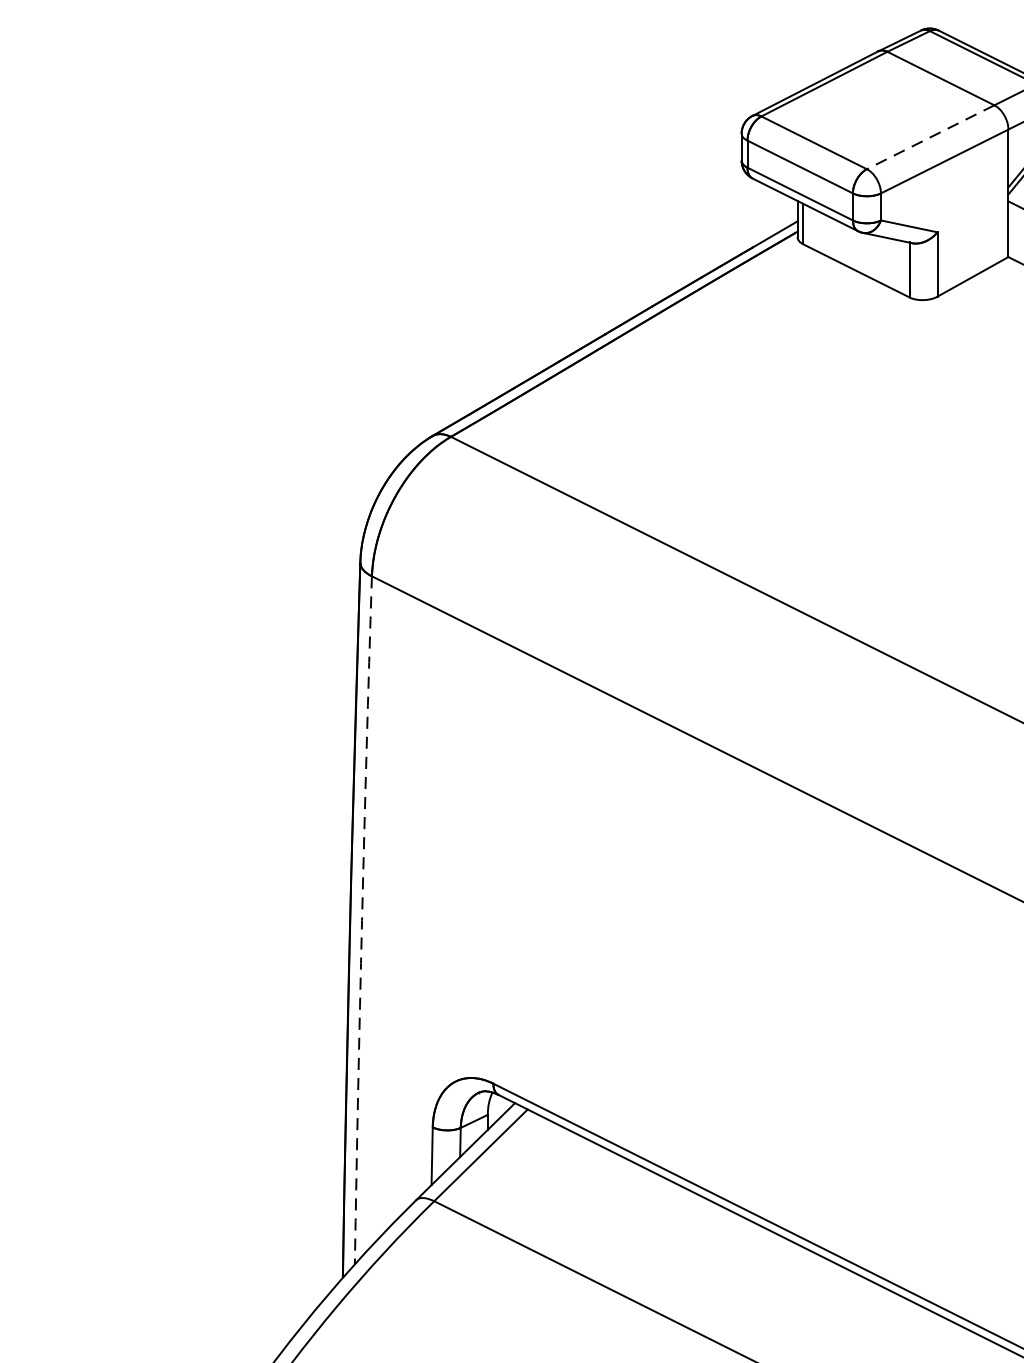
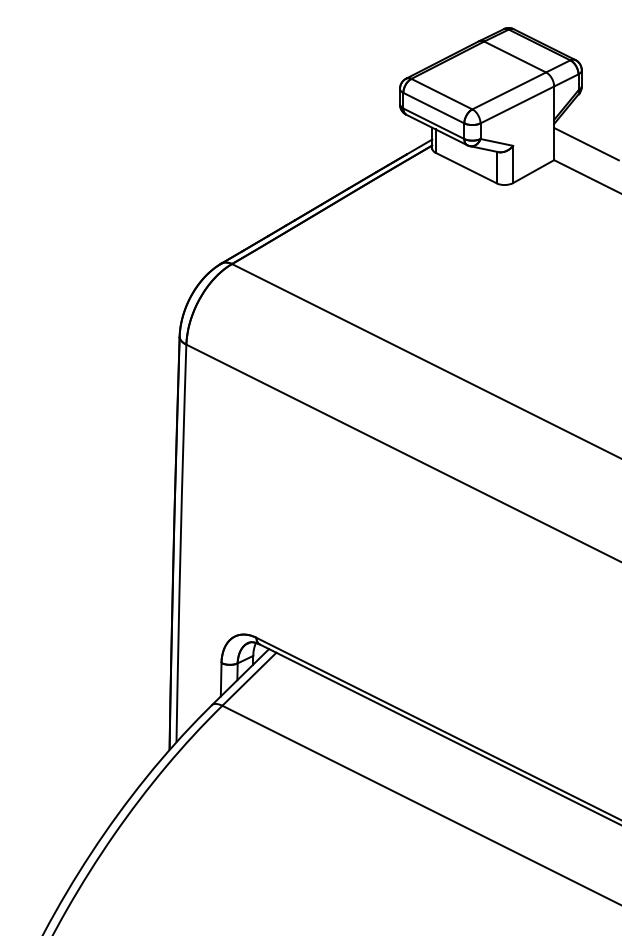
line: (929, 138) -> (508, 91), dashed -> solid
arc: (361, 920) -> (180, 543), dashed -> solid

